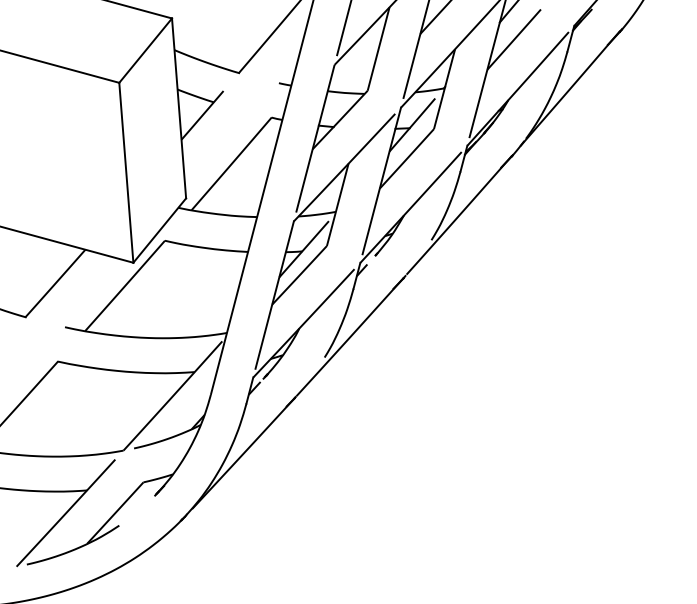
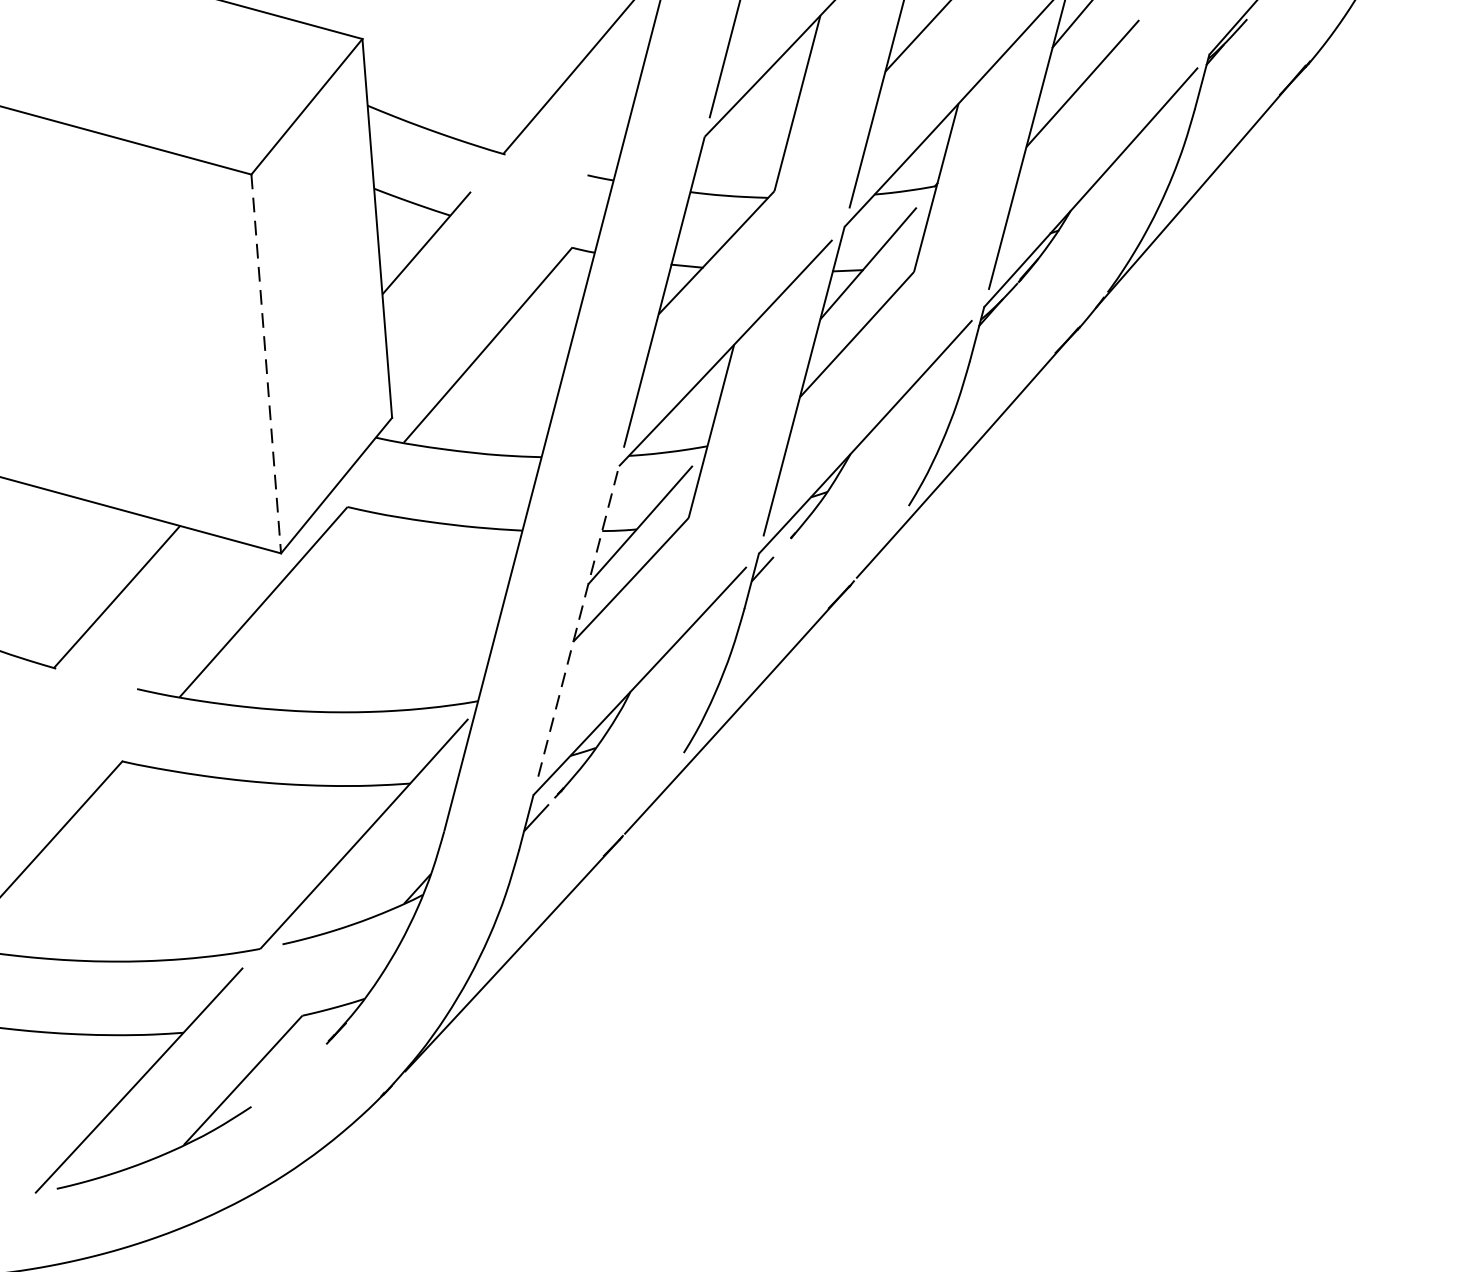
line: (126, 173) -> (266, 365), solid -> dashed
line: (274, 294) -> (578, 620), solid -> dashed

